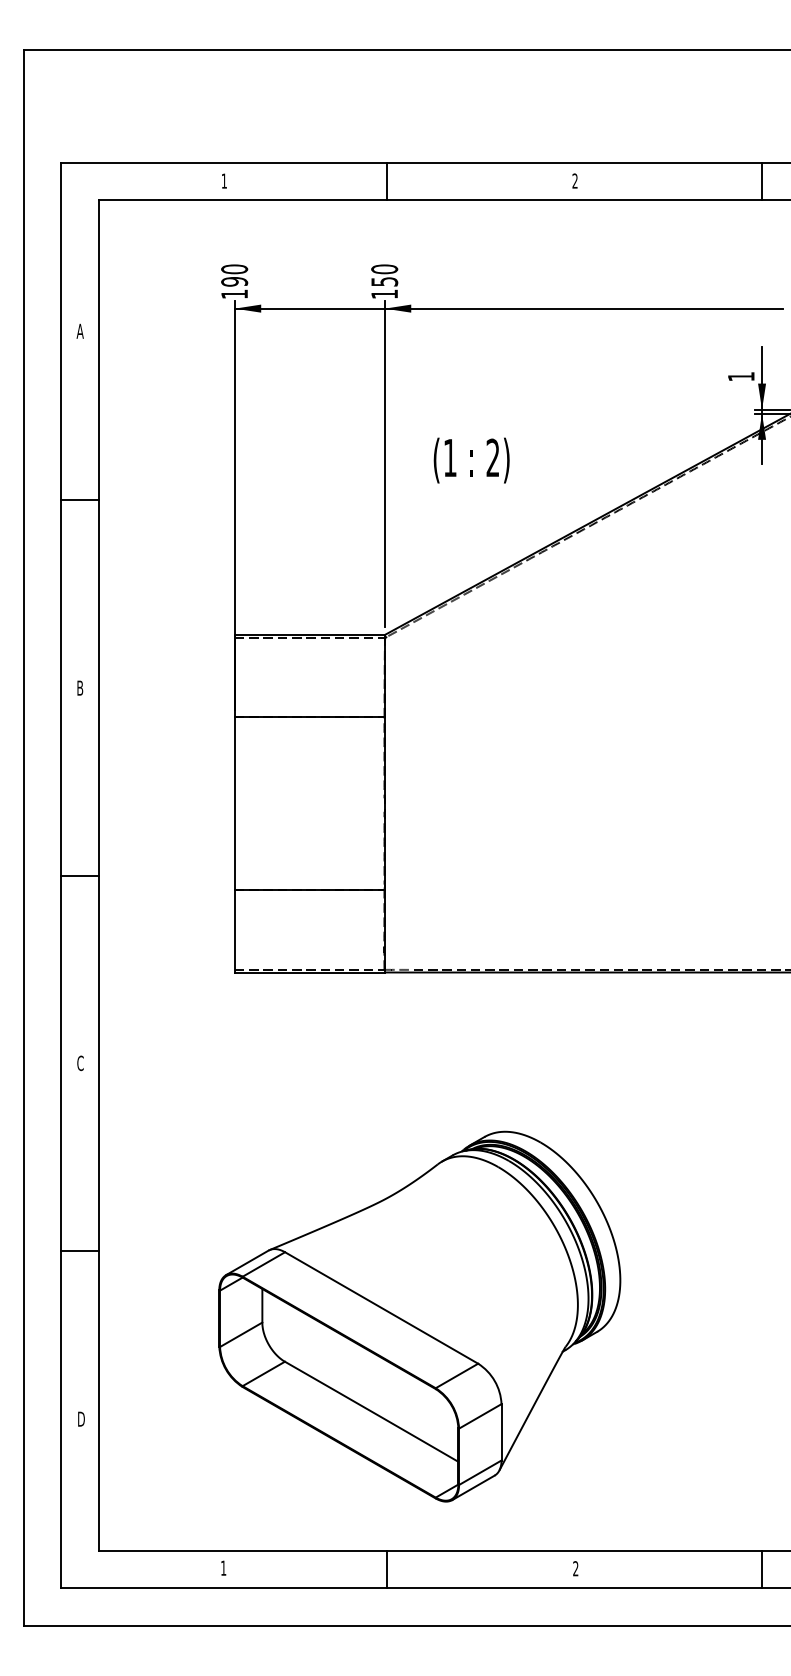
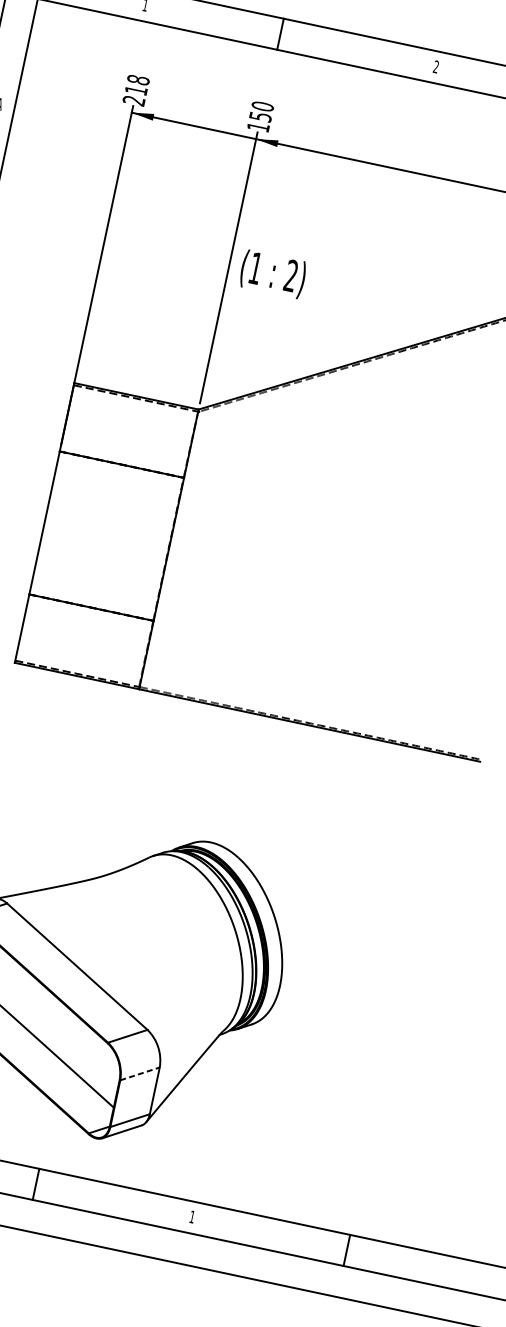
text: (234, 281) -> (136, 90), 190 -> 218
text: (471, 460) -> (272, 274), moved
line: (480, 1416) -> (140, 1074), solid -> dashed
text: (575, 1568) -> (192, 1216), 2 -> 1

